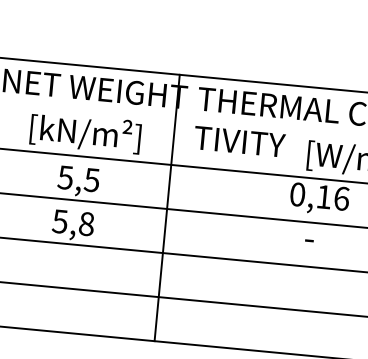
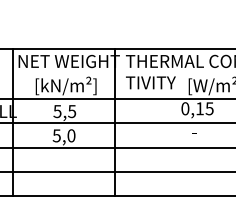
text: (341, 198) -> (209, 108), 0,16 -> 0,15
text: (86, 223) -> (71, 135), 5,8 -> 5,0

